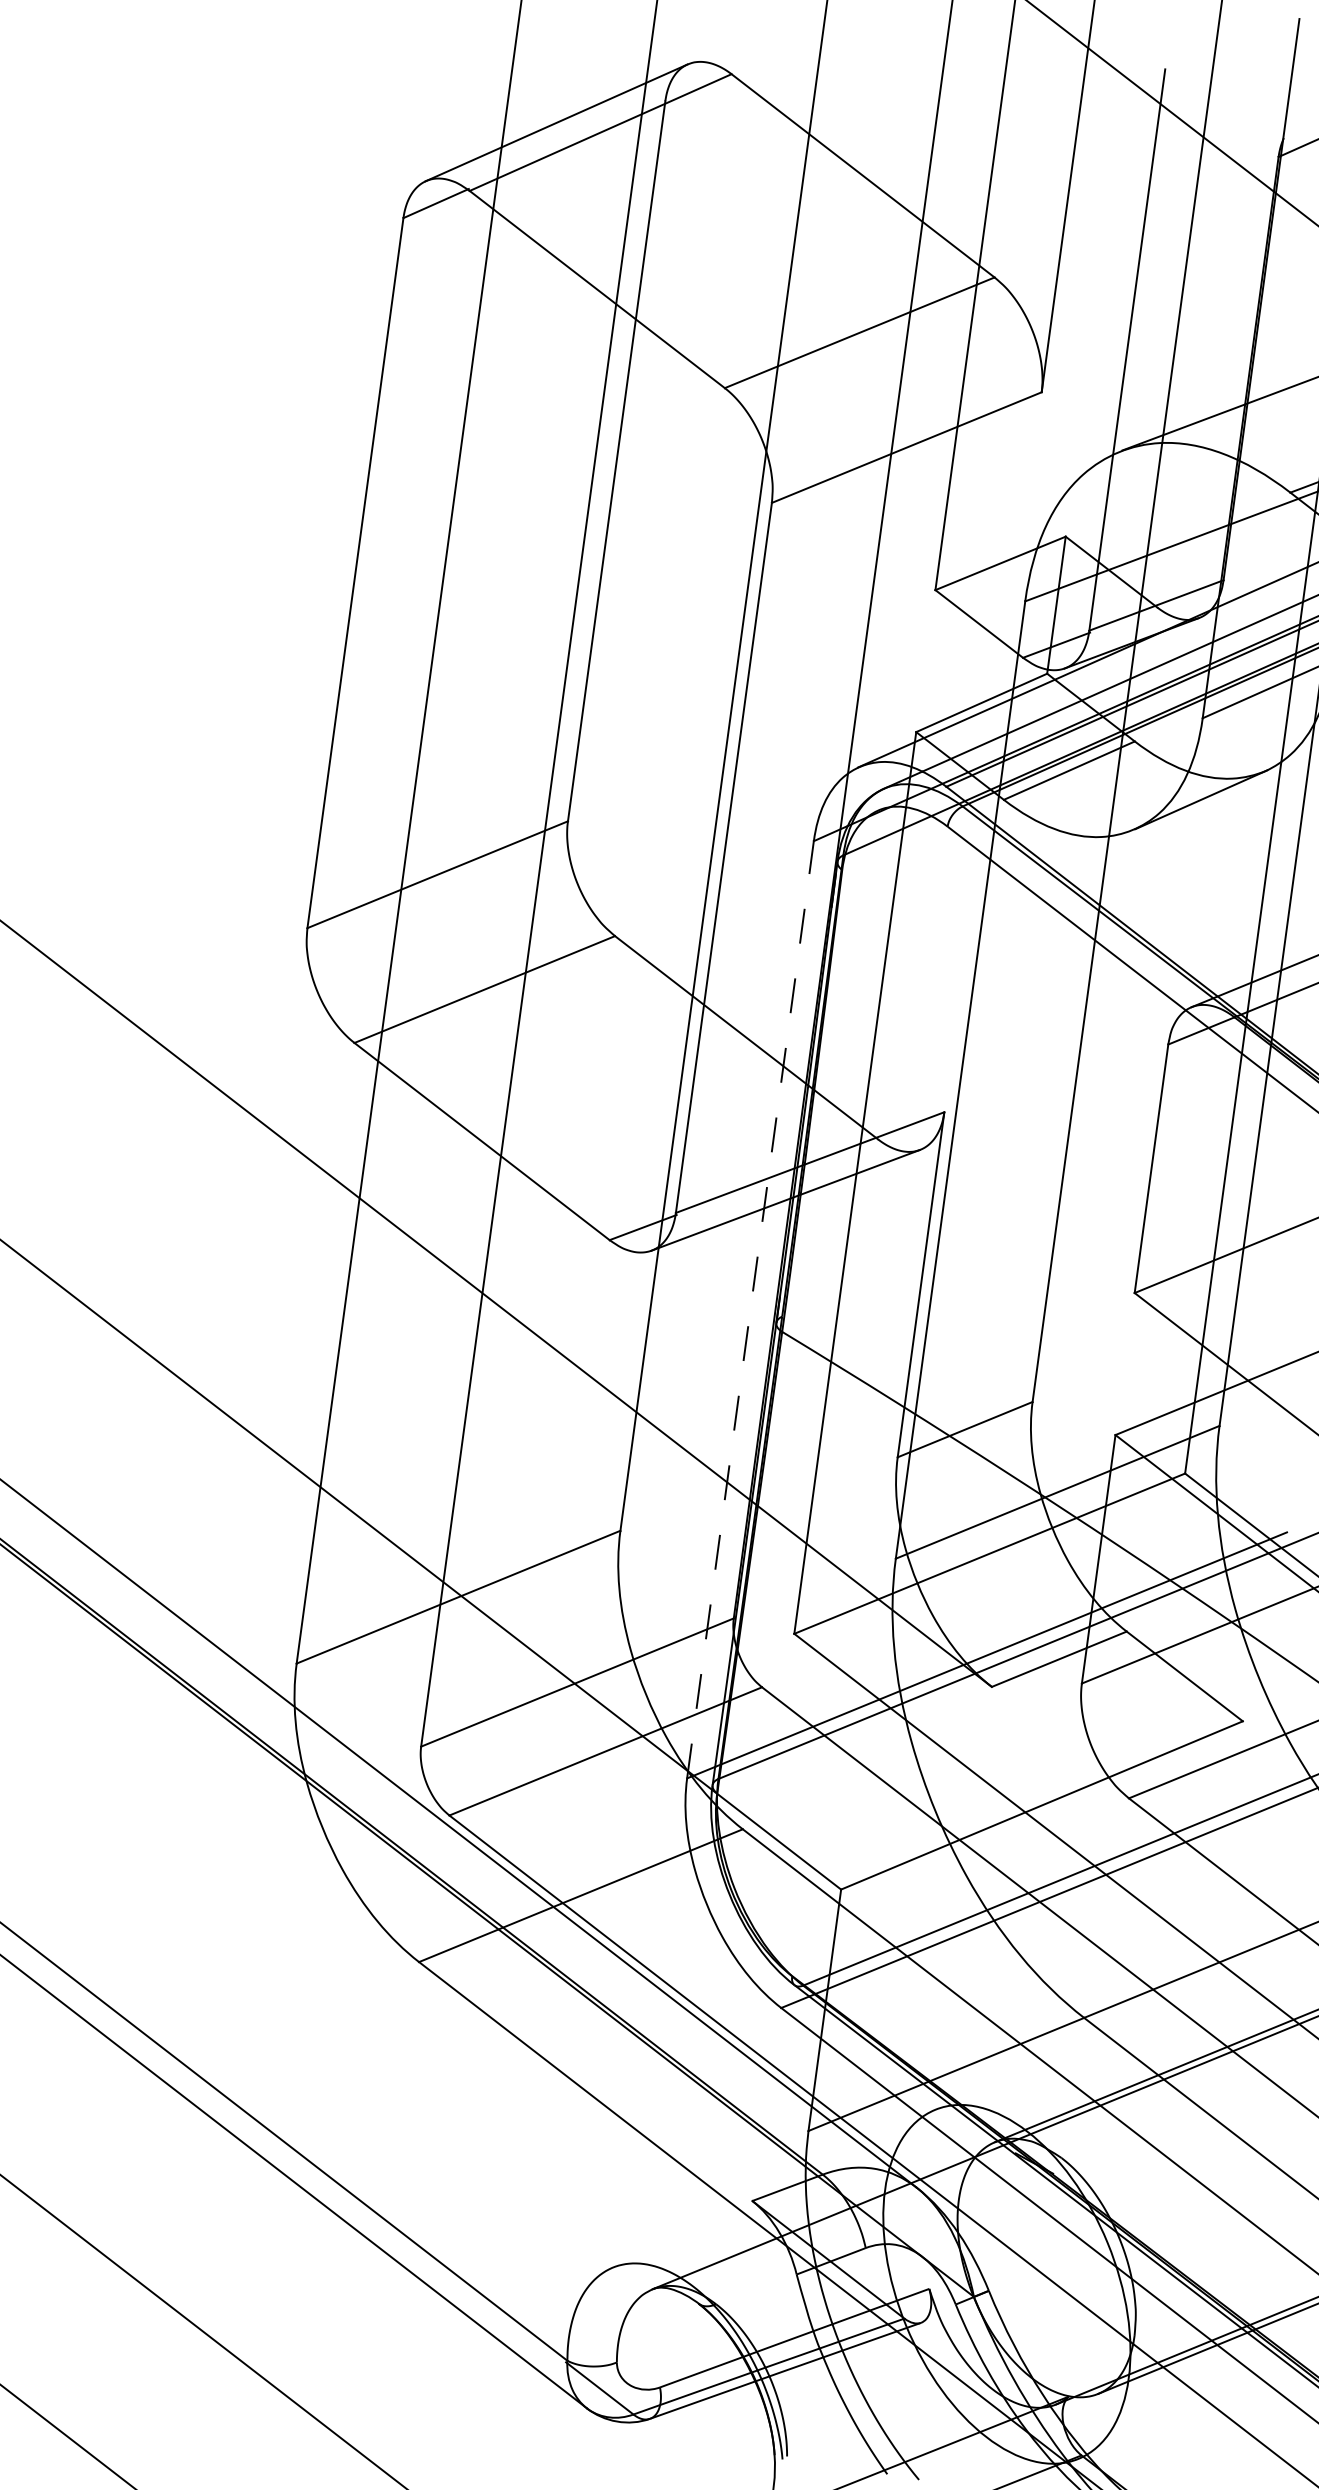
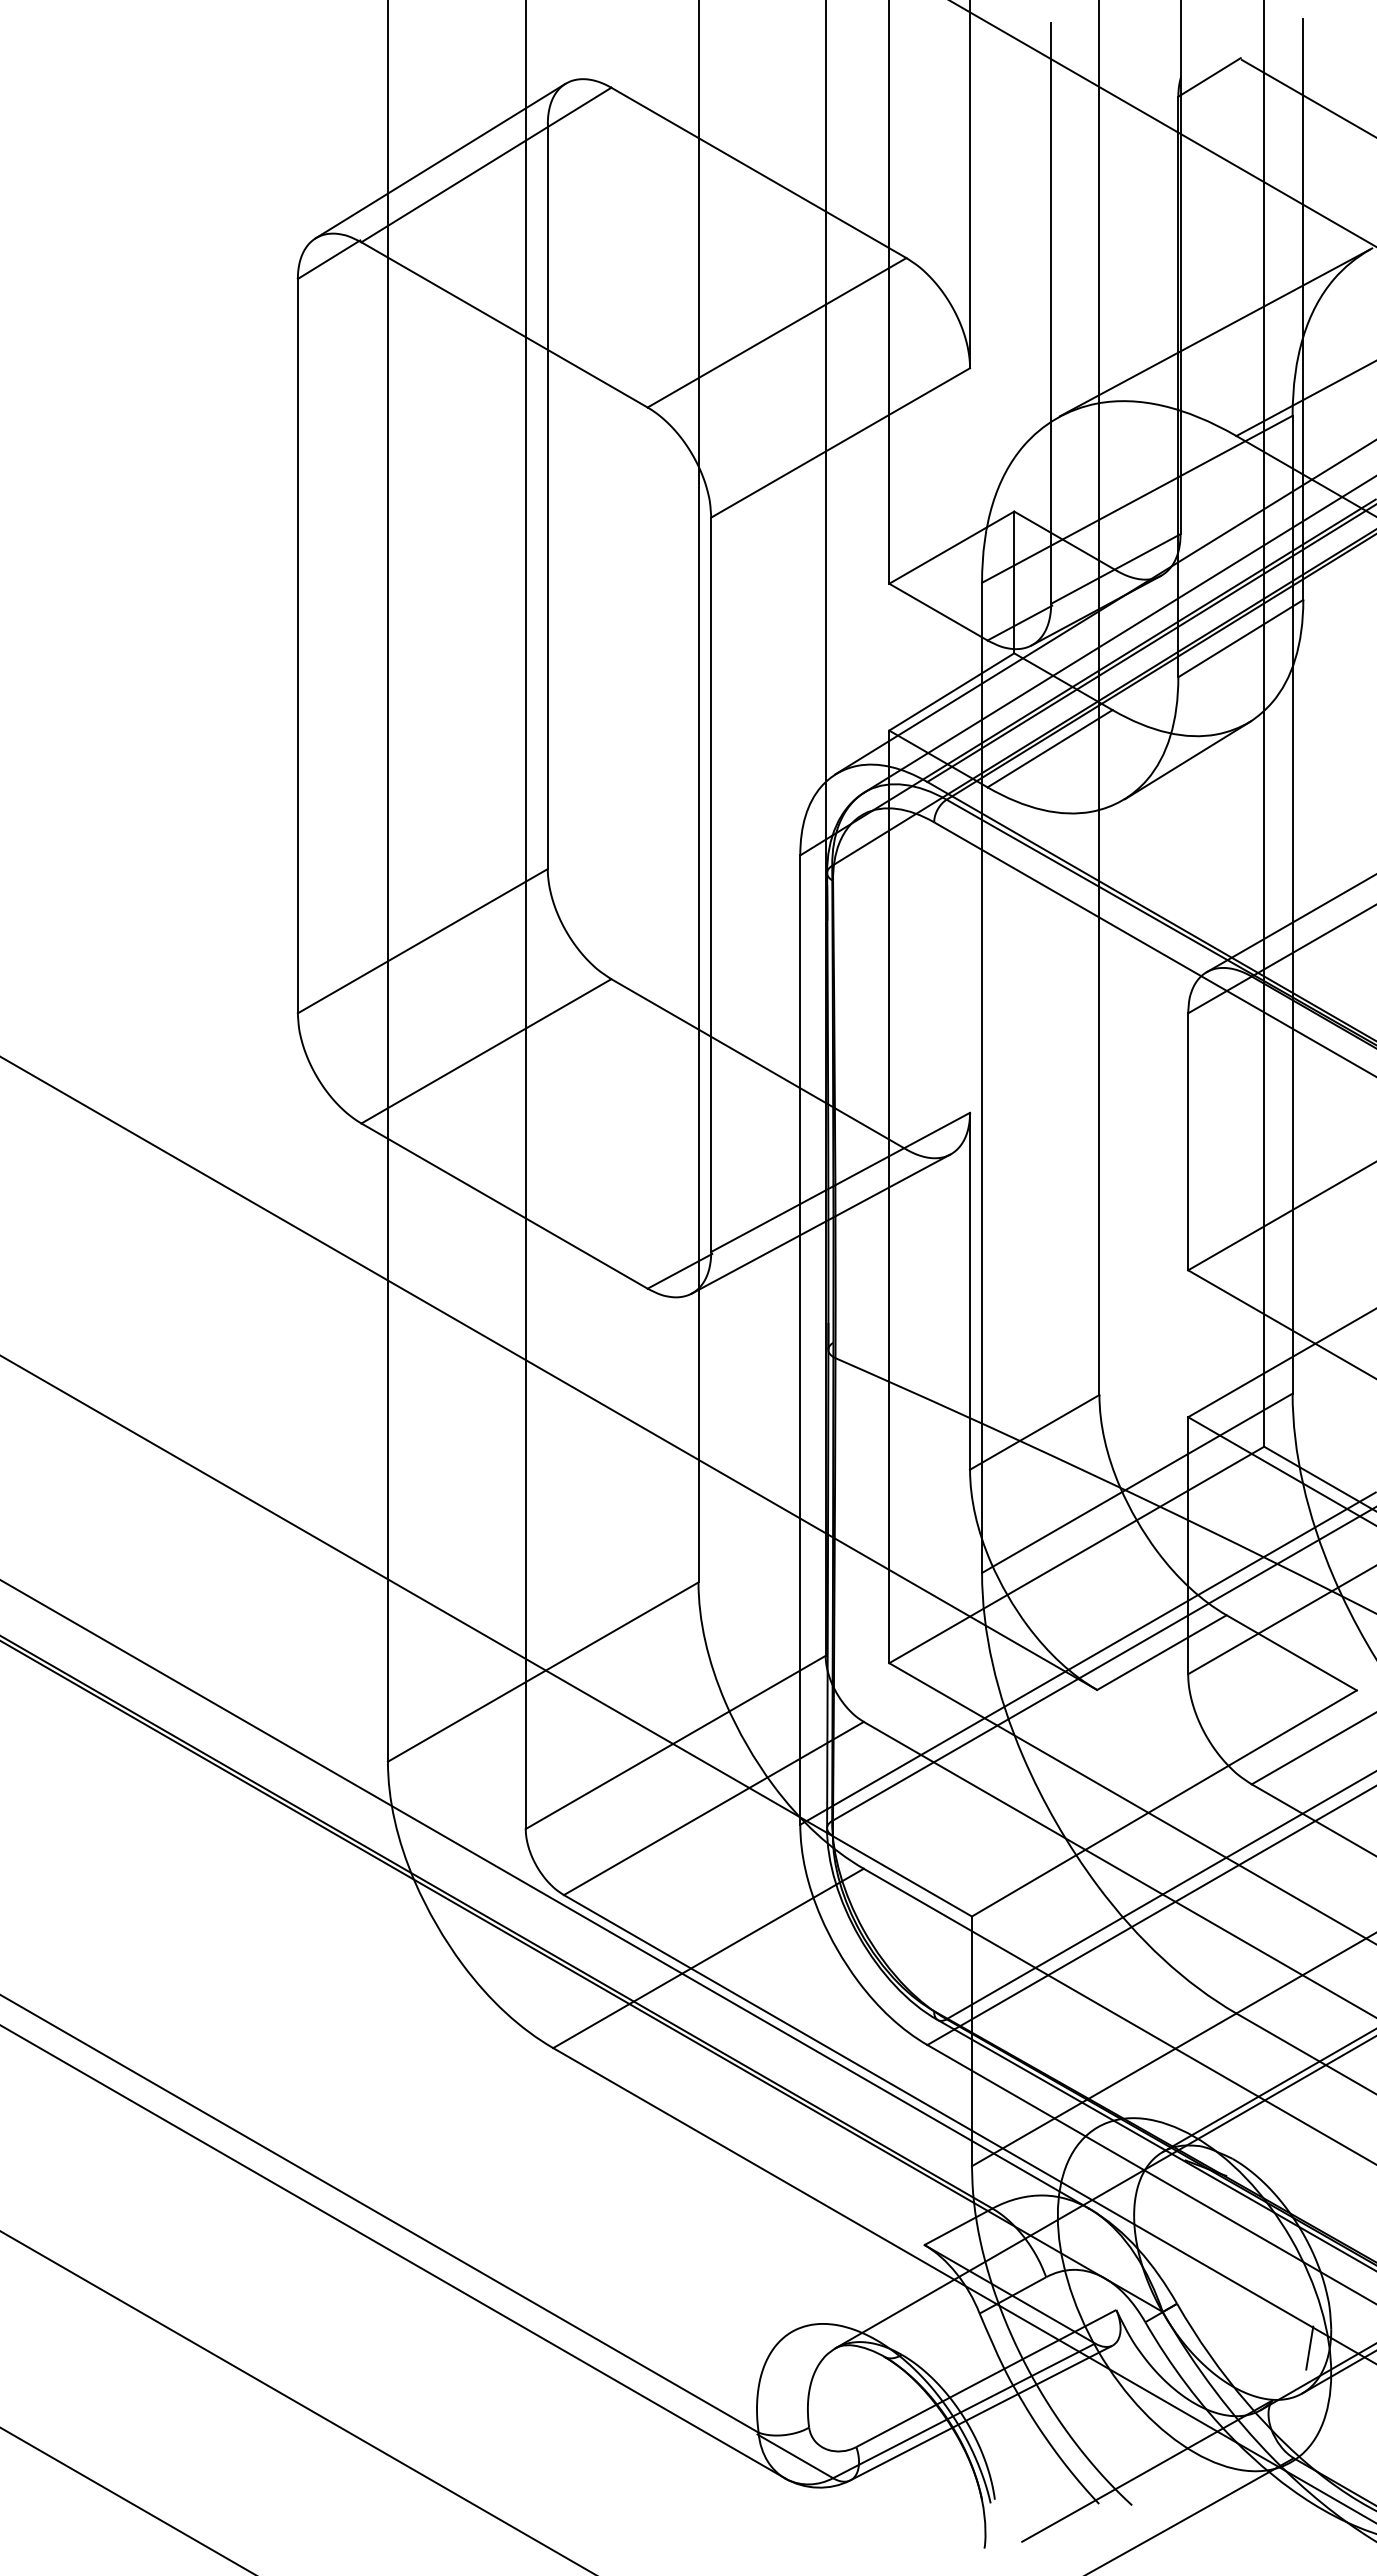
line: (750, 1310) -> (800, 1340), dashed -> solid
line: (1111, 2350) -> (1309, 2347), added

